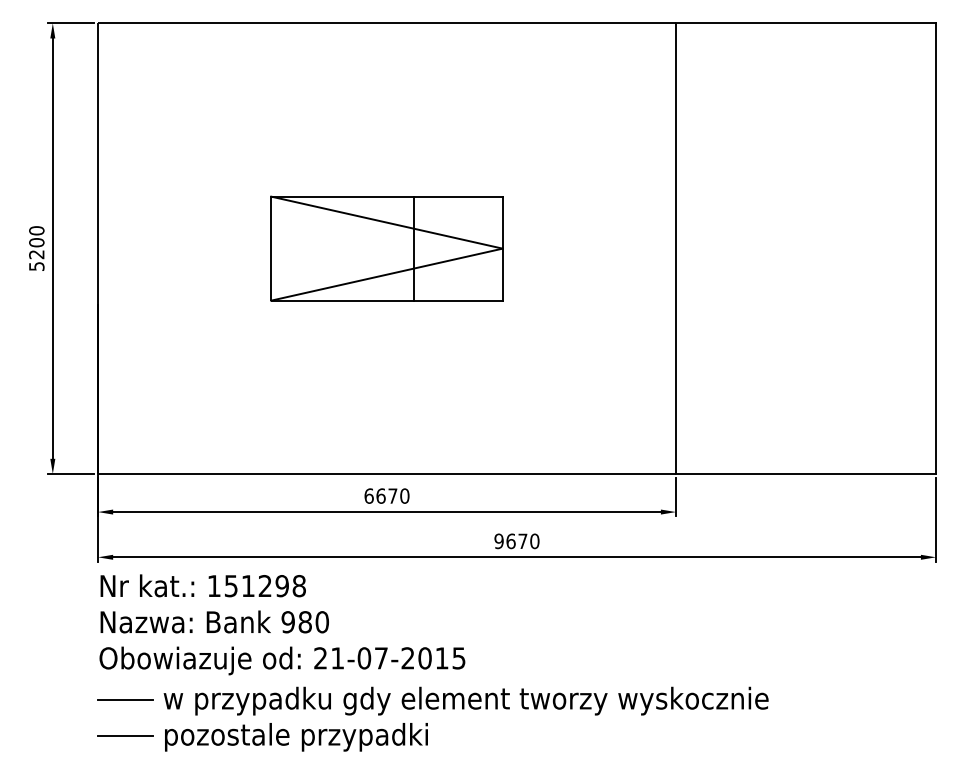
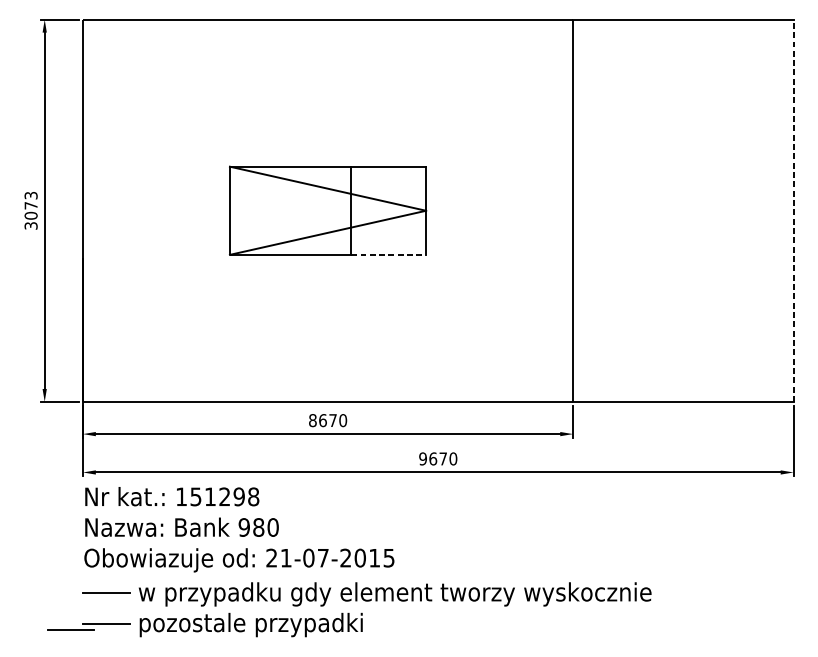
text: (36, 248) -> (30, 210), 5200 -> 3073
line: (936, 248) -> (793, 210), solid -> dashed
line: (458, 300) -> (388, 254), solid -> dashed
text: (368, 495) -> (312, 420), 6670 -> 8670
line: (83, 742) -> (70, 629), added

